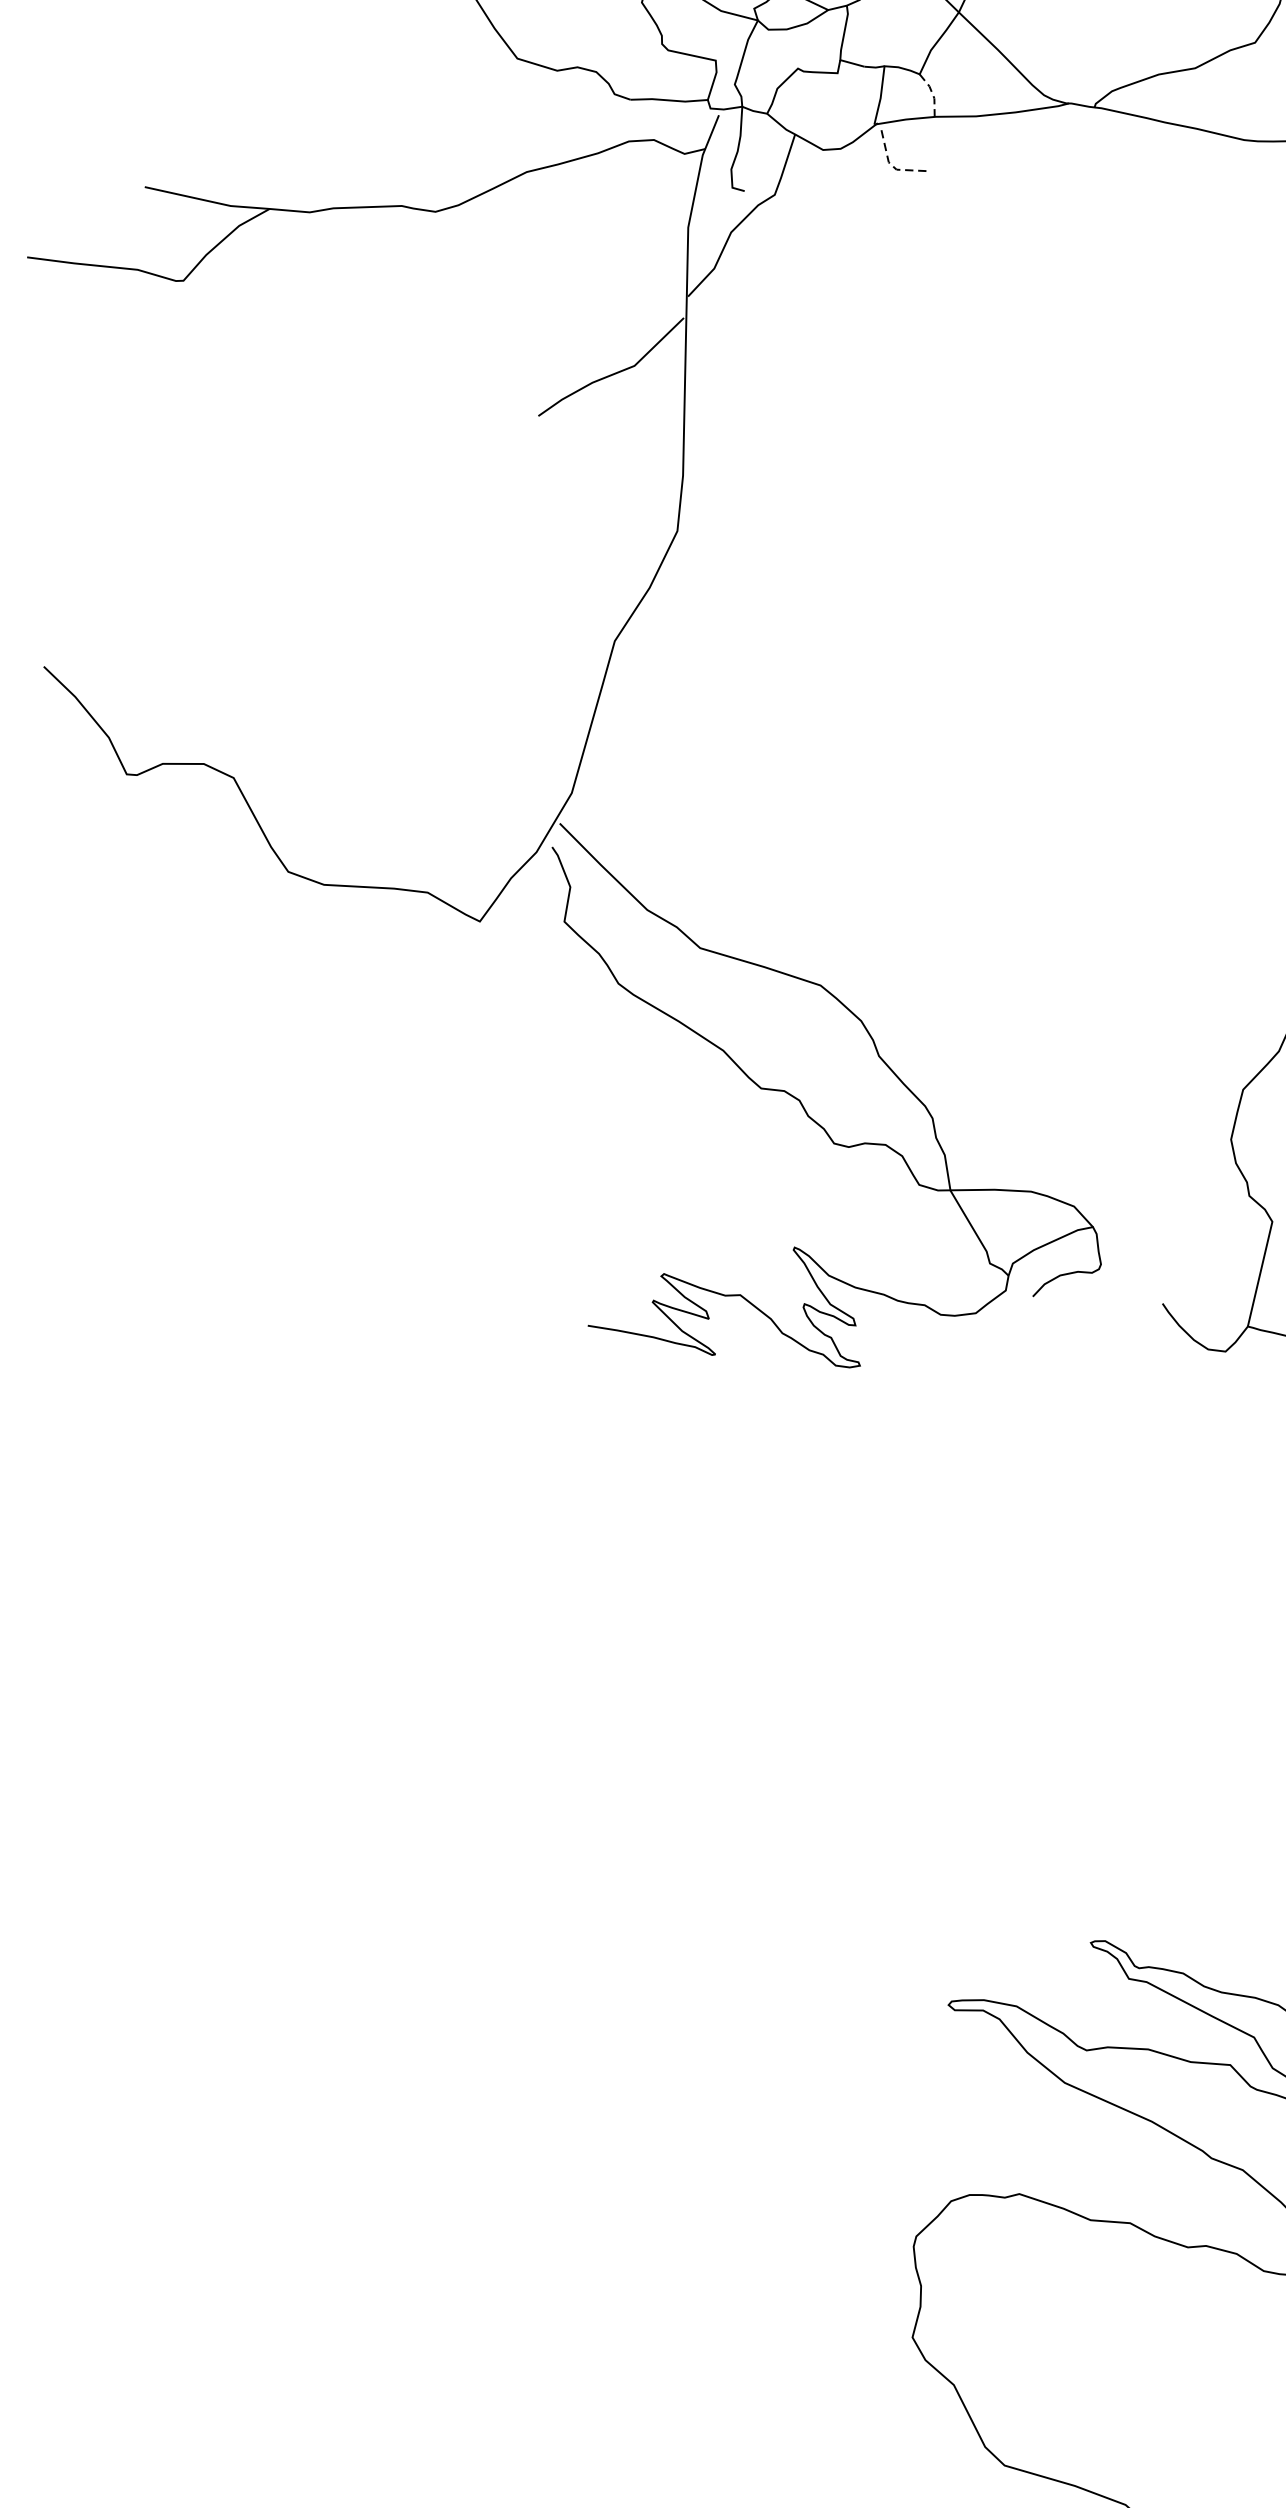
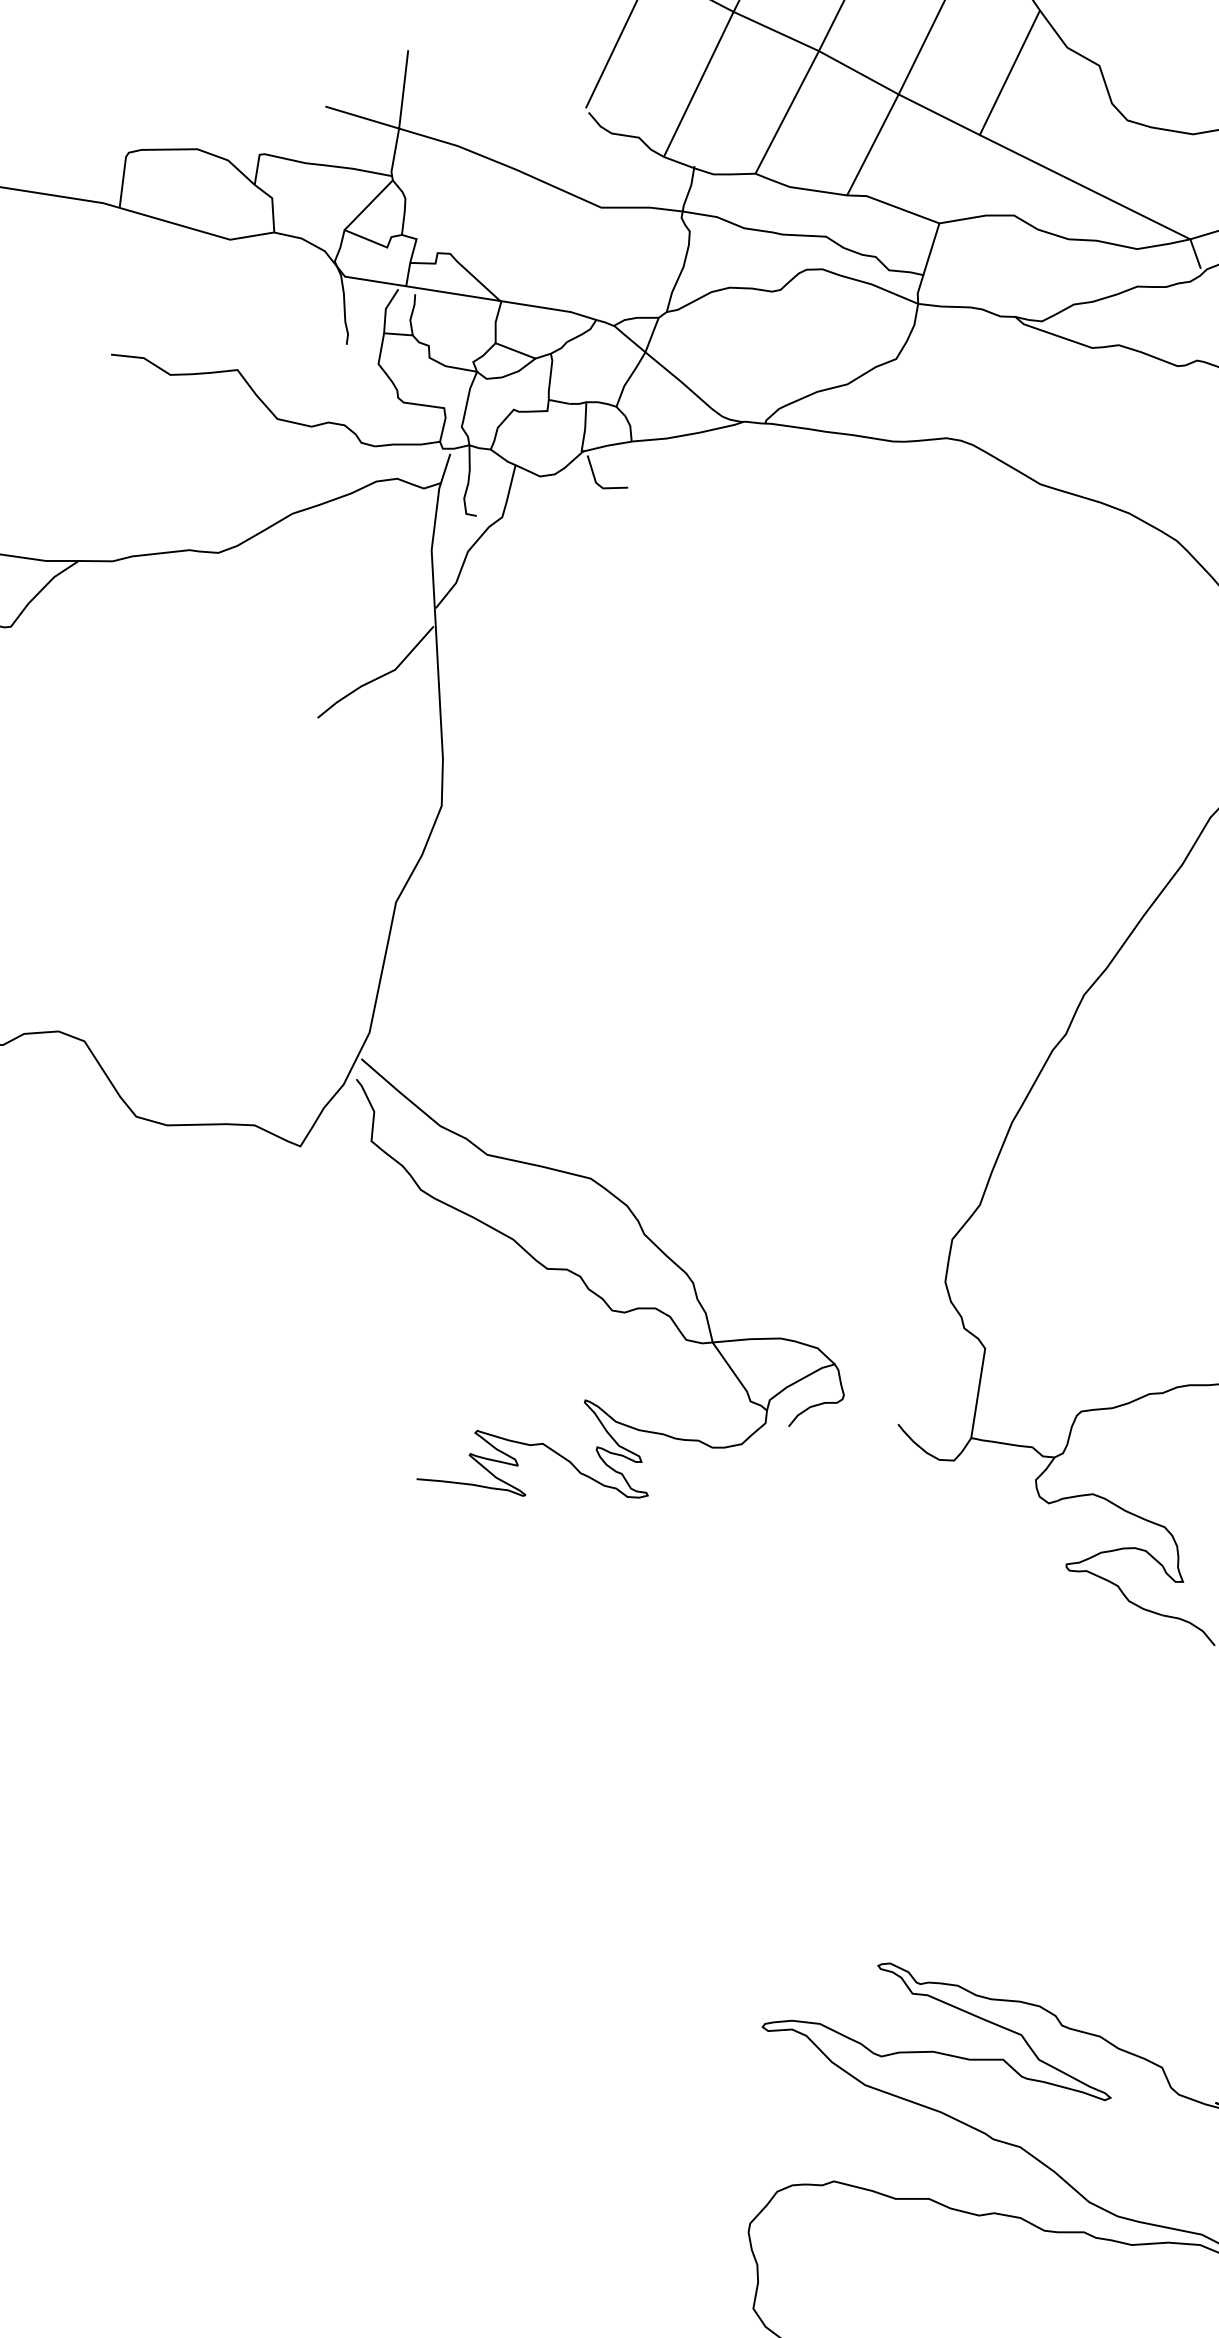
line: (932, 93) -> (628, 422), dashed -> solid
line: (891, 164) -> (598, 484), dashed -> solid

